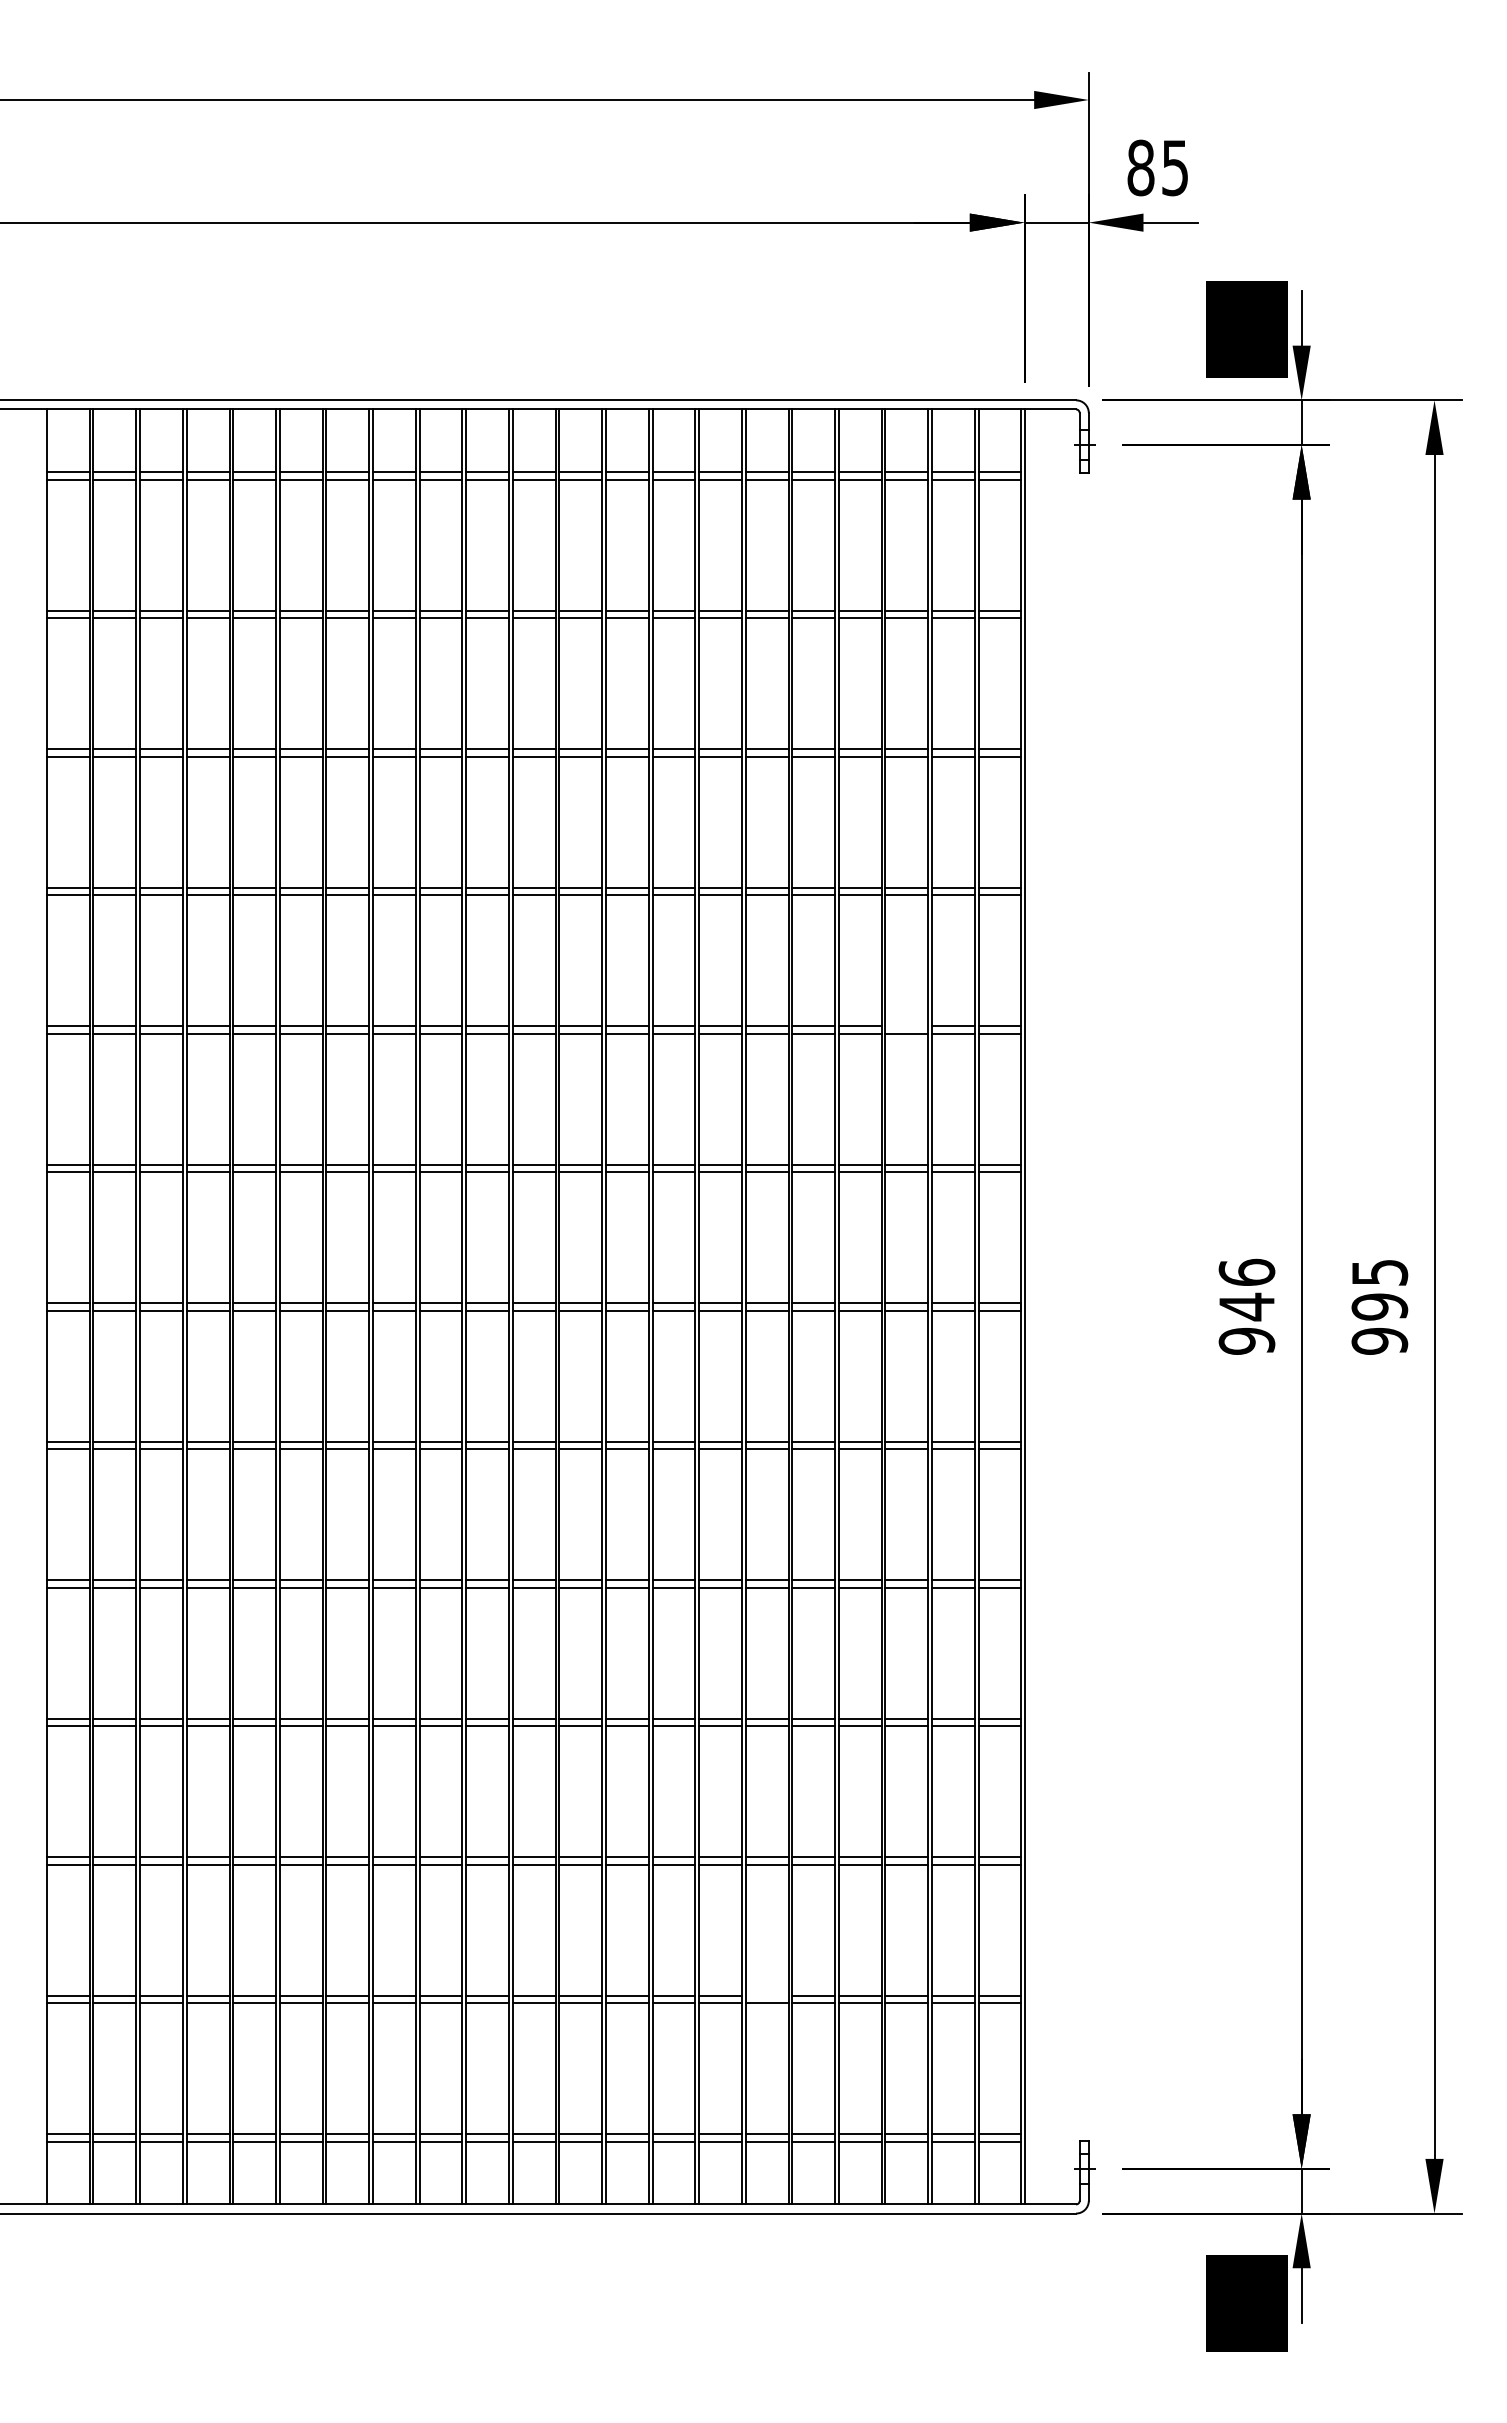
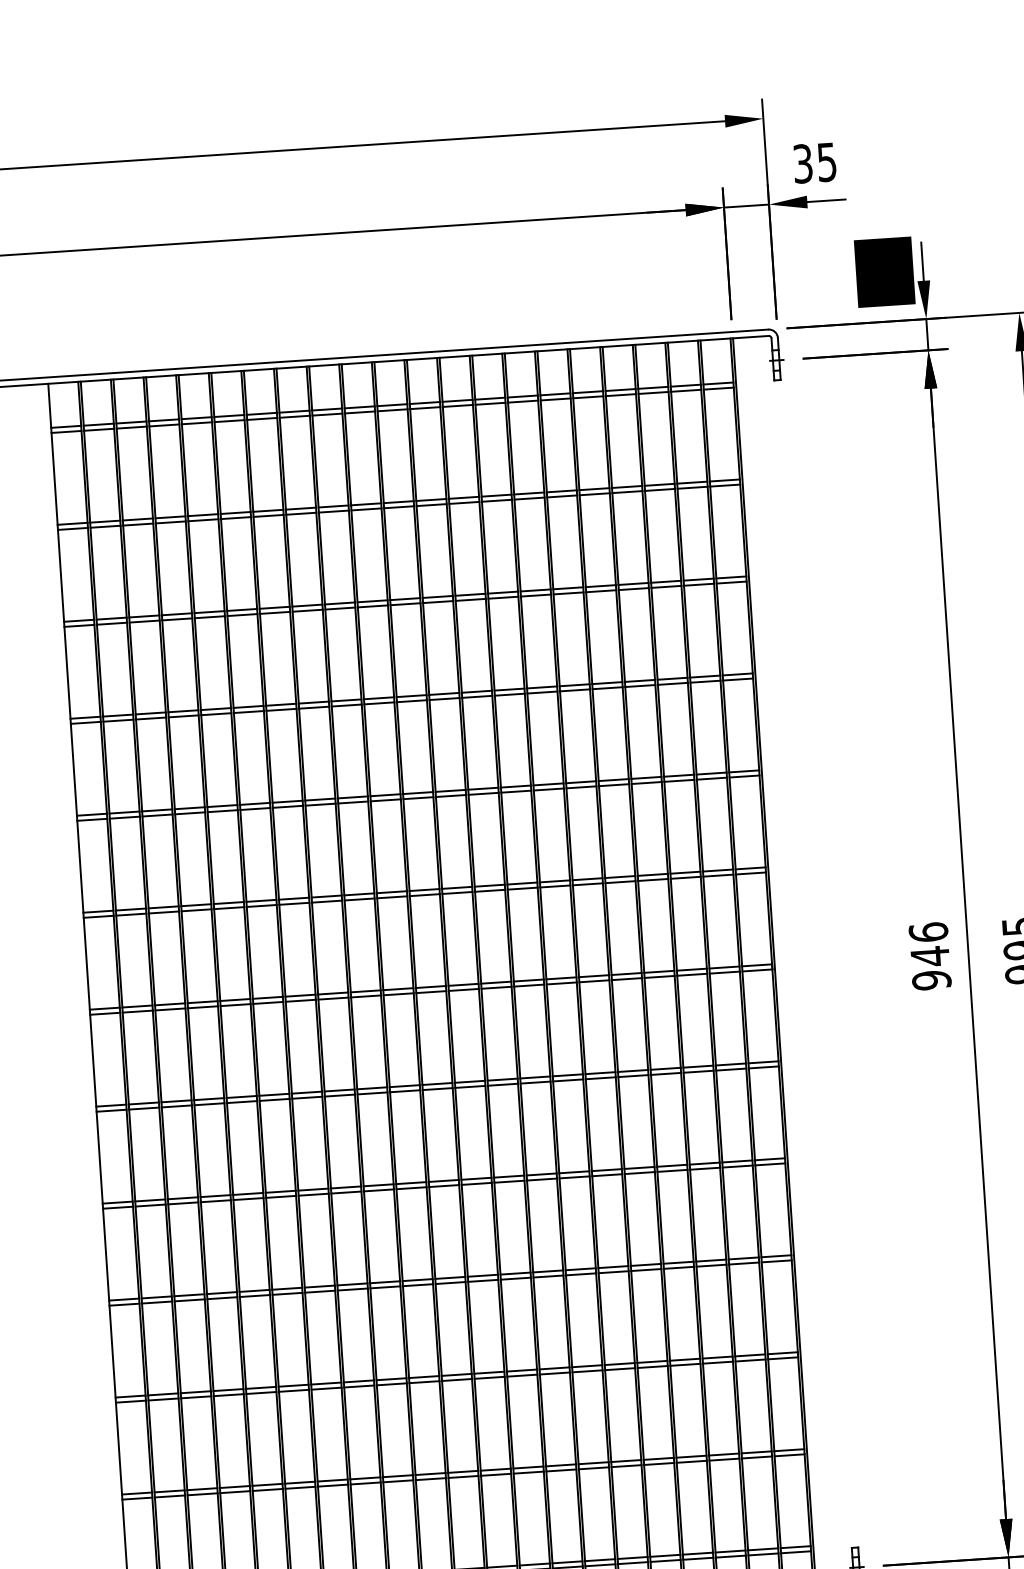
text: (1140, 167) -> (802, 163), 85 -> 35
line: (906, 1026) -> (678, 775), added
line: (766, 1995) -> (625, 1460), added

